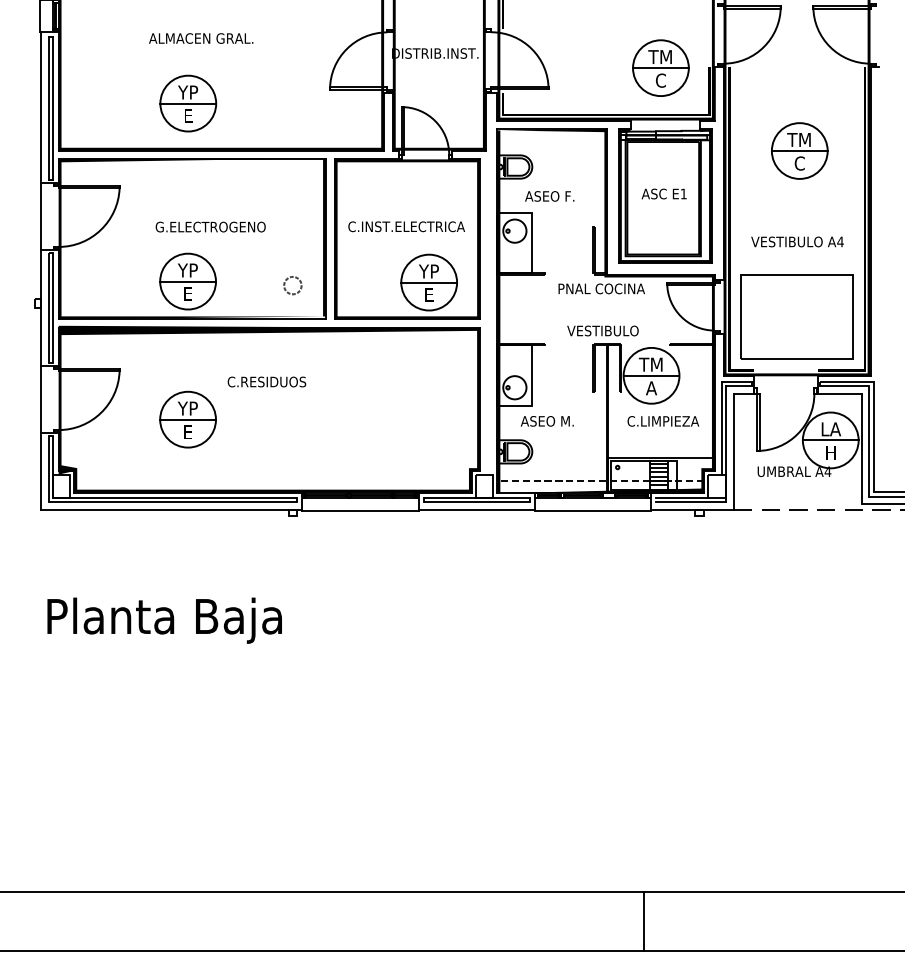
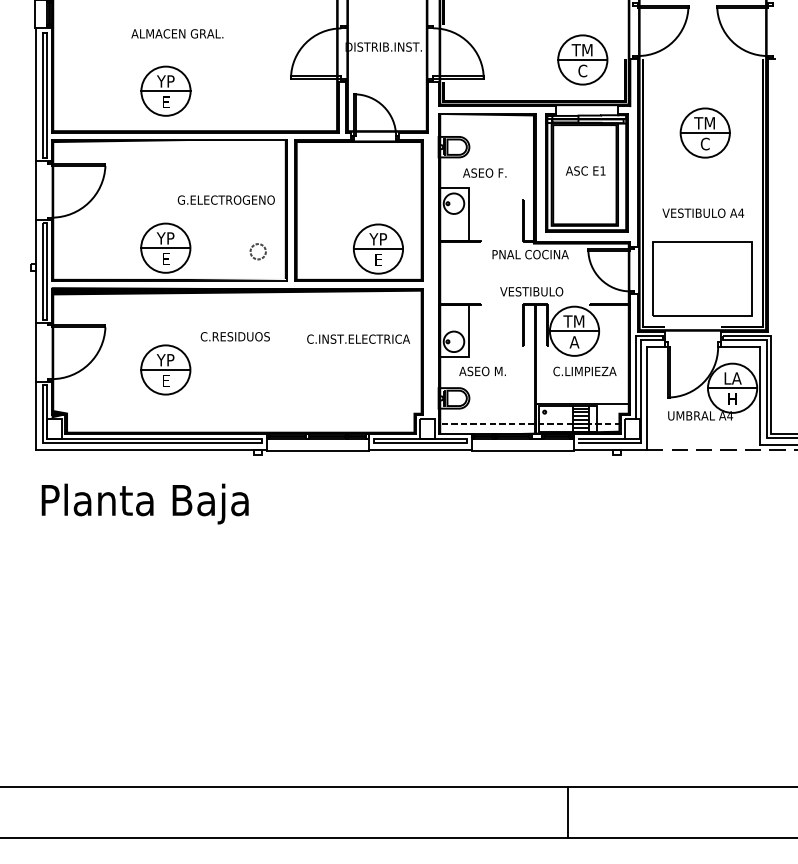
text: (210, 226) -> (226, 199), moved
text: (406, 226) -> (358, 338), moved
text: (164, 620) -> (145, 503), moved

